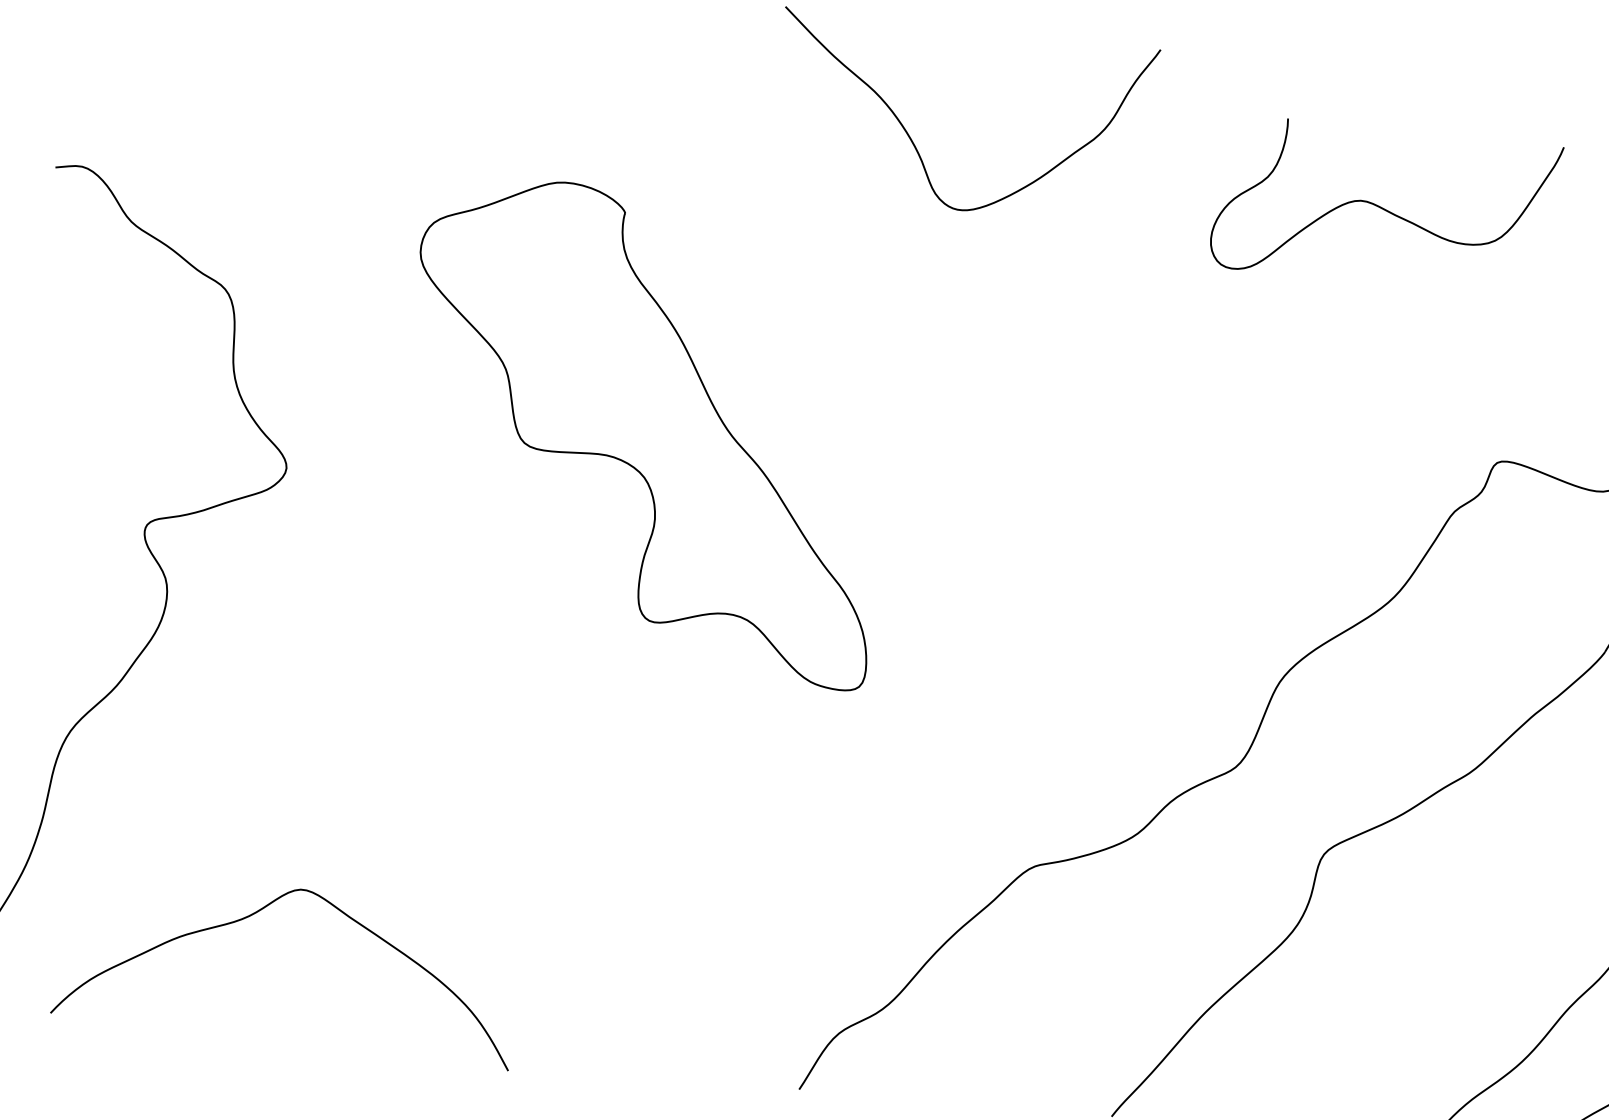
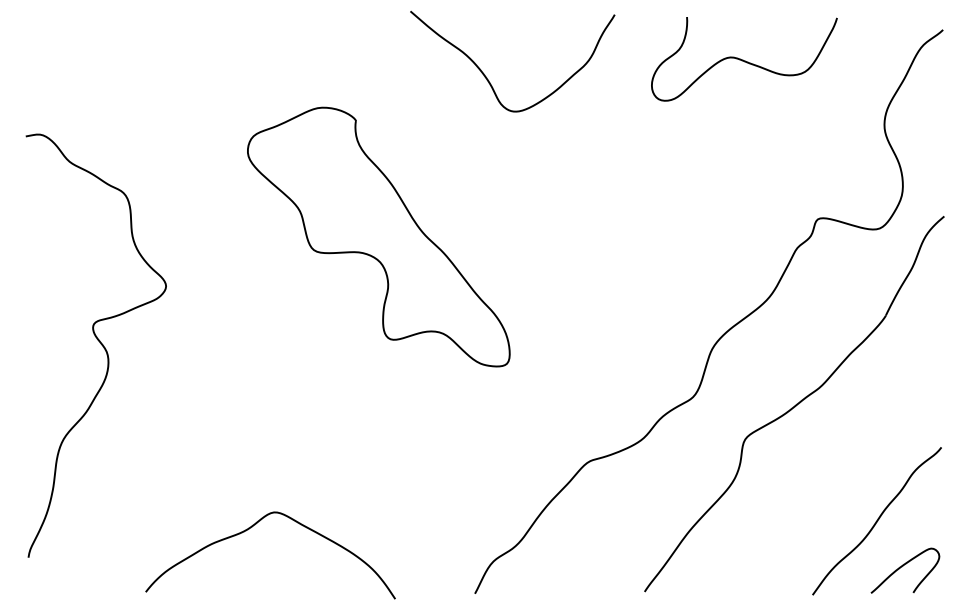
curve: (1384, 206) -> (743, 59), moved
part: (645, 429) -> (378, 236), moved
curve: (258, 913) -> (252, 527), moved

